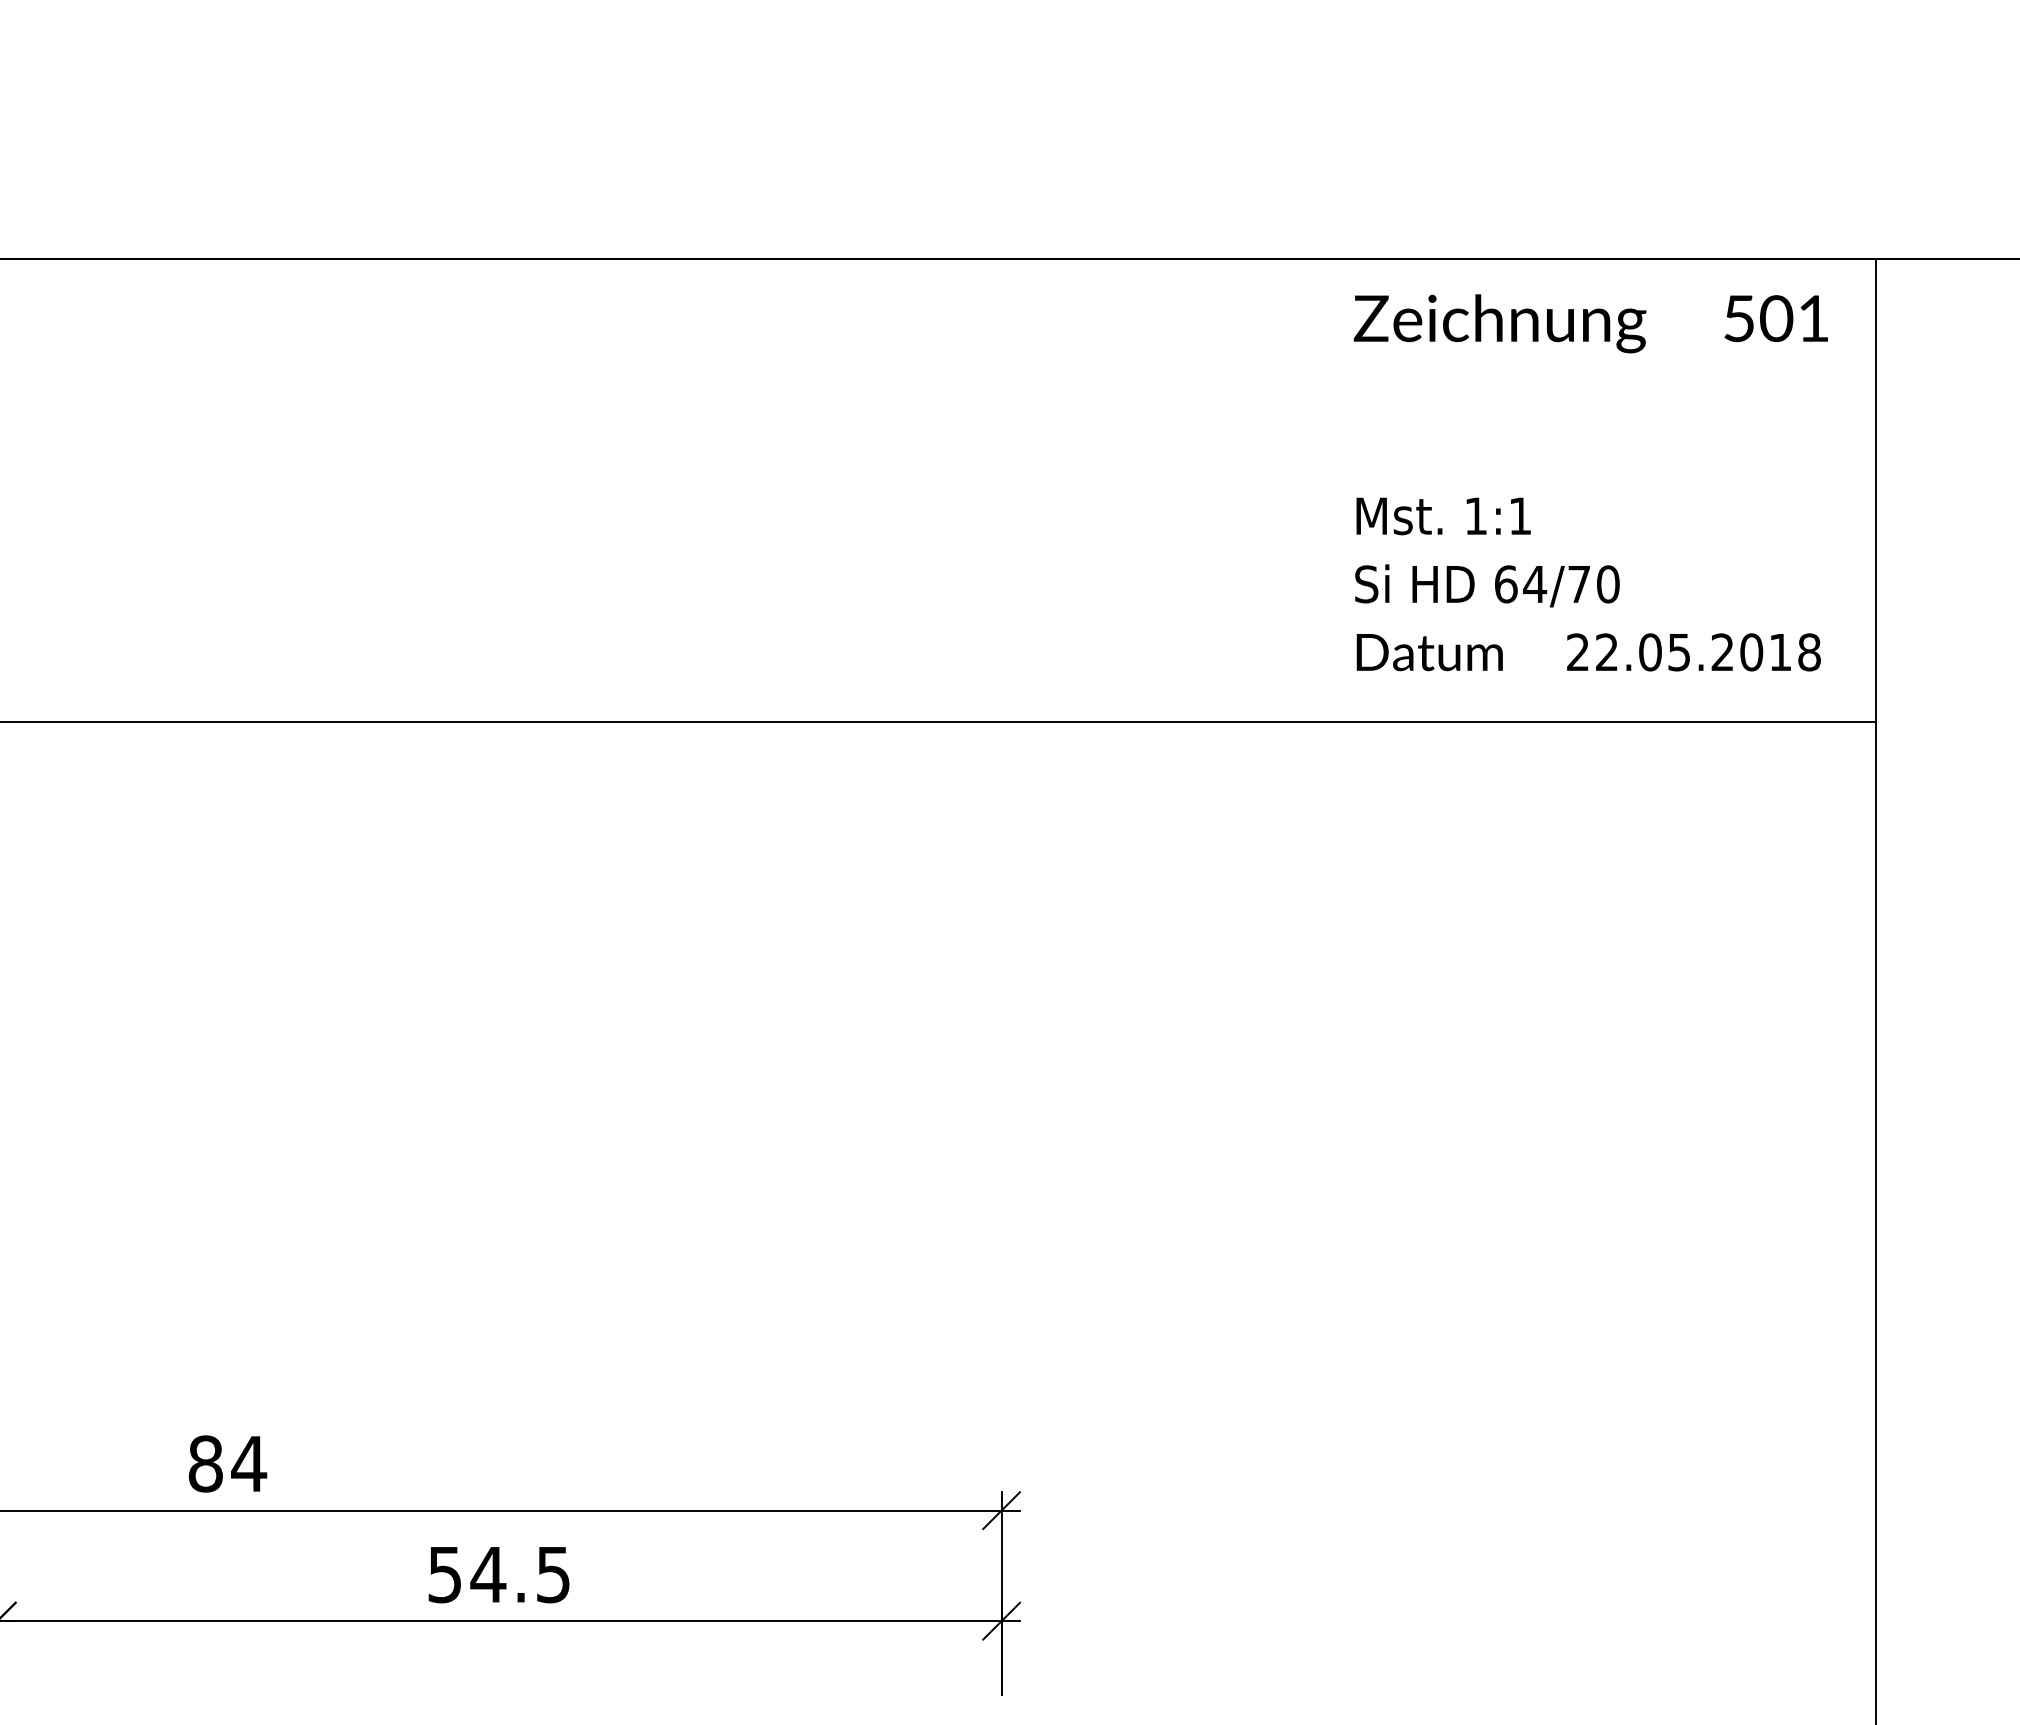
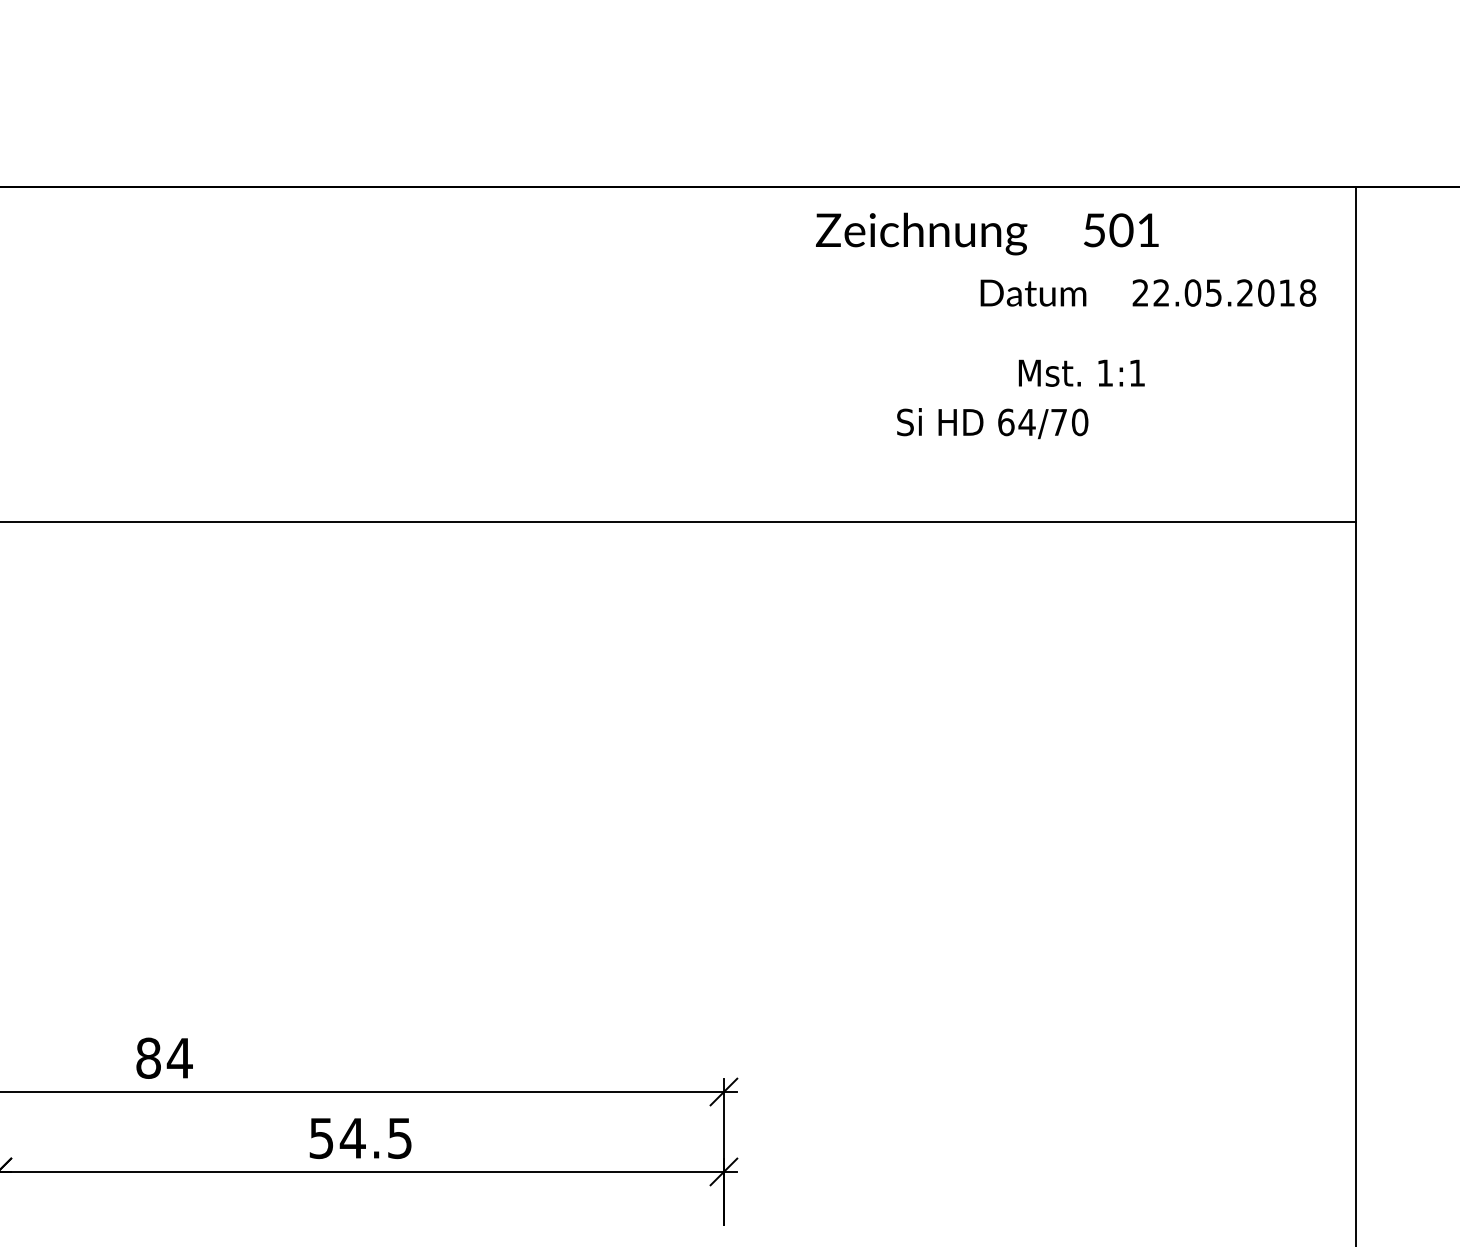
text: (1590, 323) -> (986, 233), moved
text: (1443, 516) -> (1081, 373), moved
text: (1487, 585) -> (992, 423), moved
text: (1588, 652) -> (1148, 293), moved

